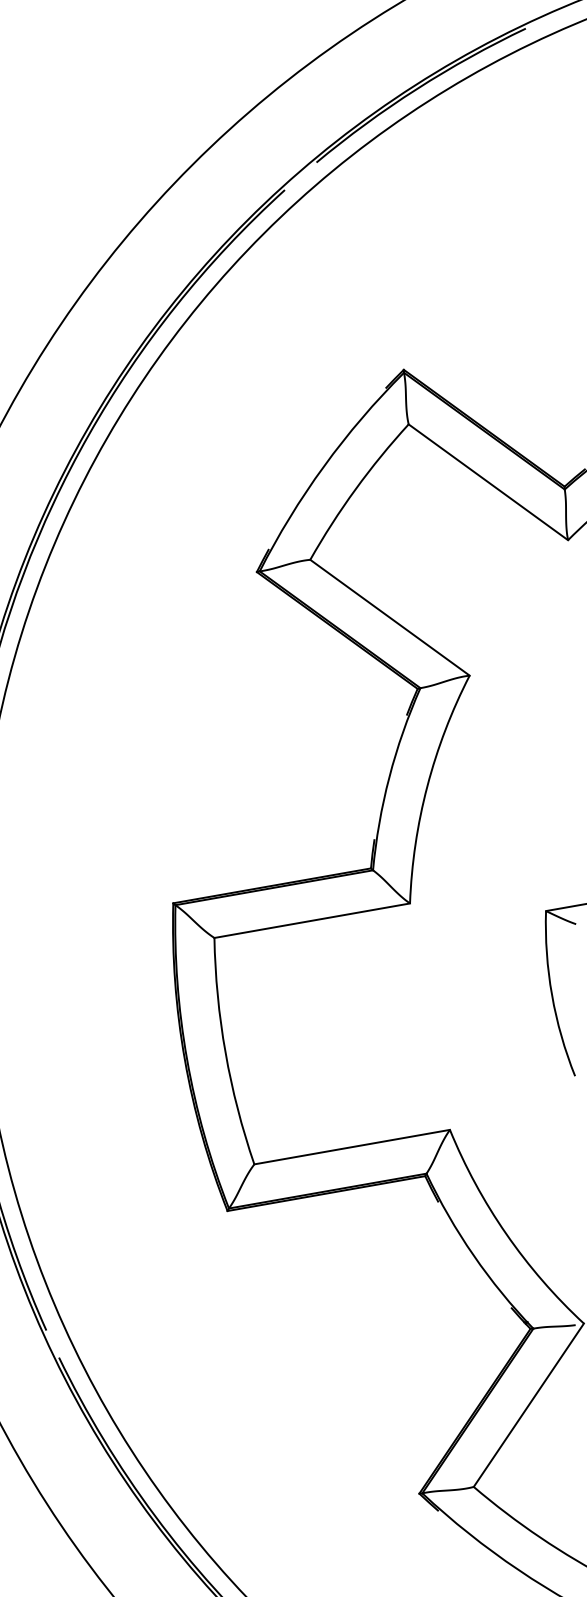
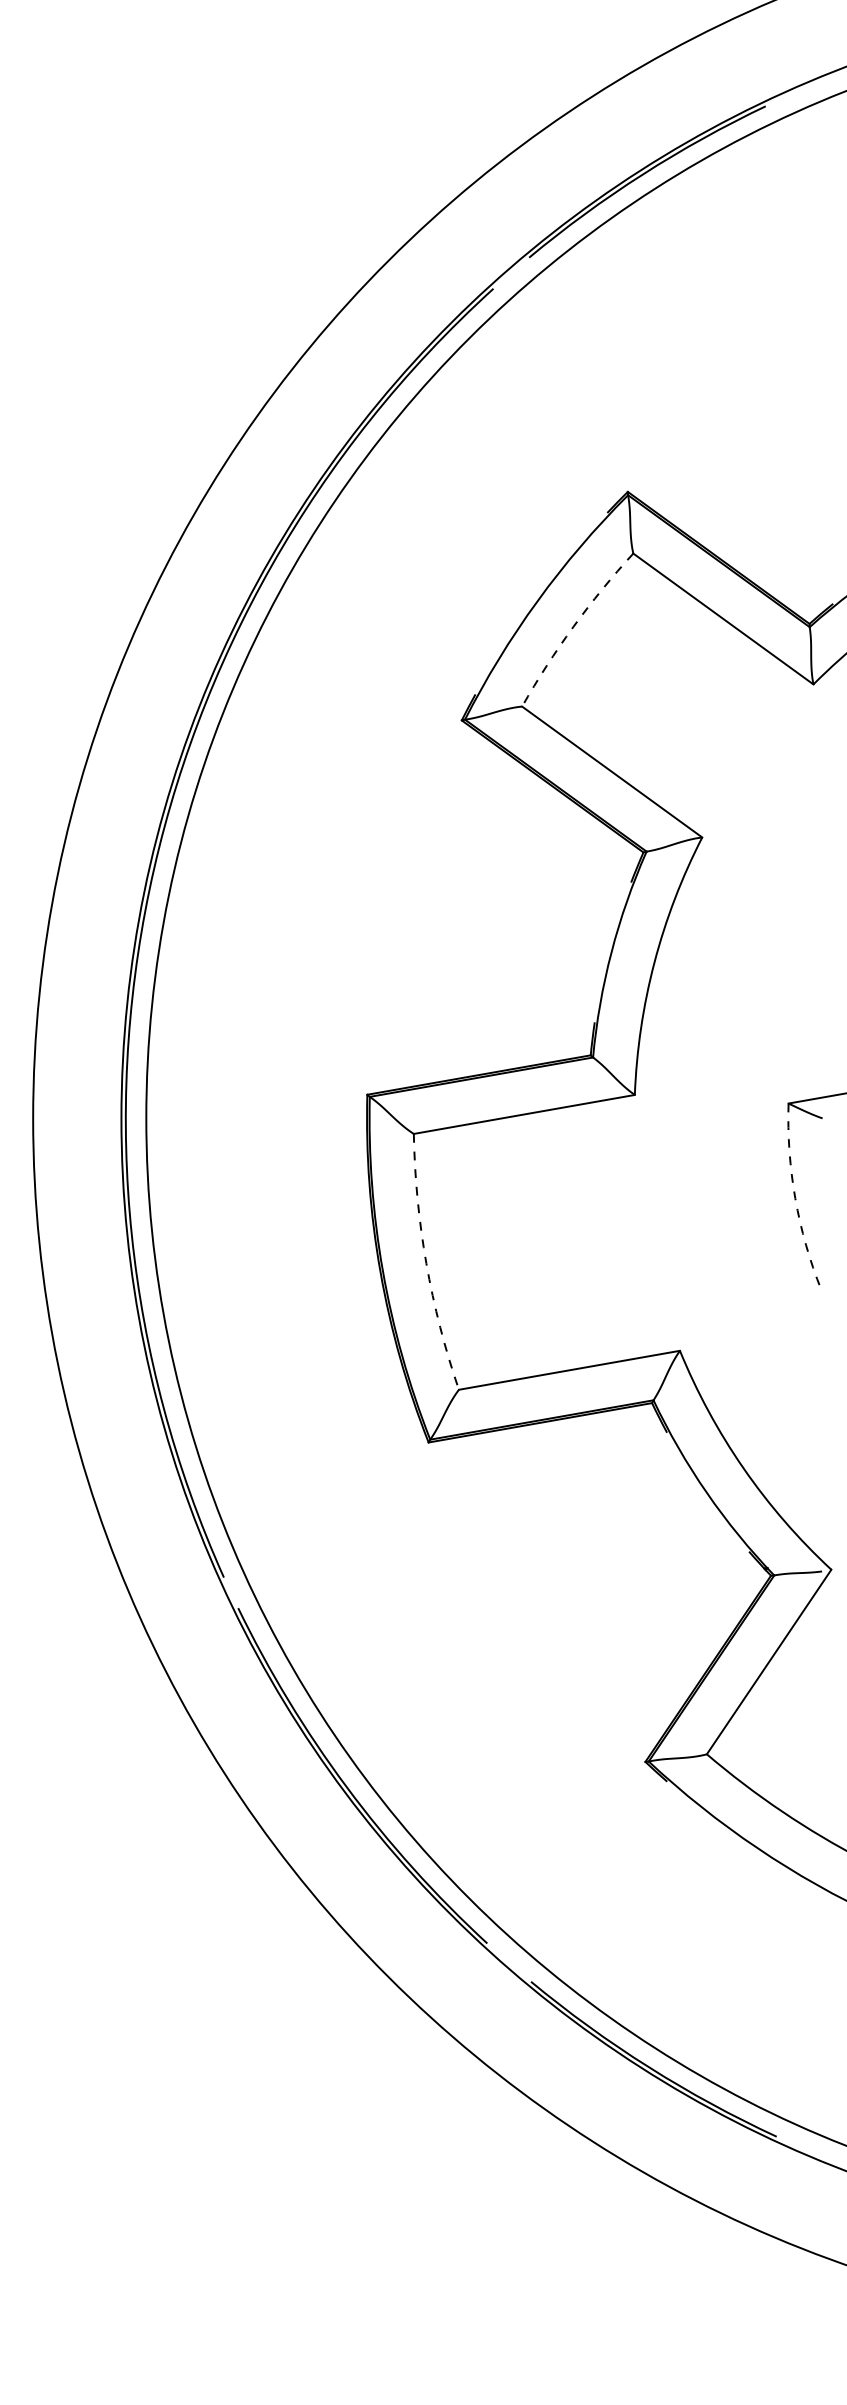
arc: (355, 488) -> (573, 626), solid -> dashed
arc: (552, 995) -> (795, 1198), solid -> dashed
arc: (225, 1052) -> (426, 1263), solid -> dashed

